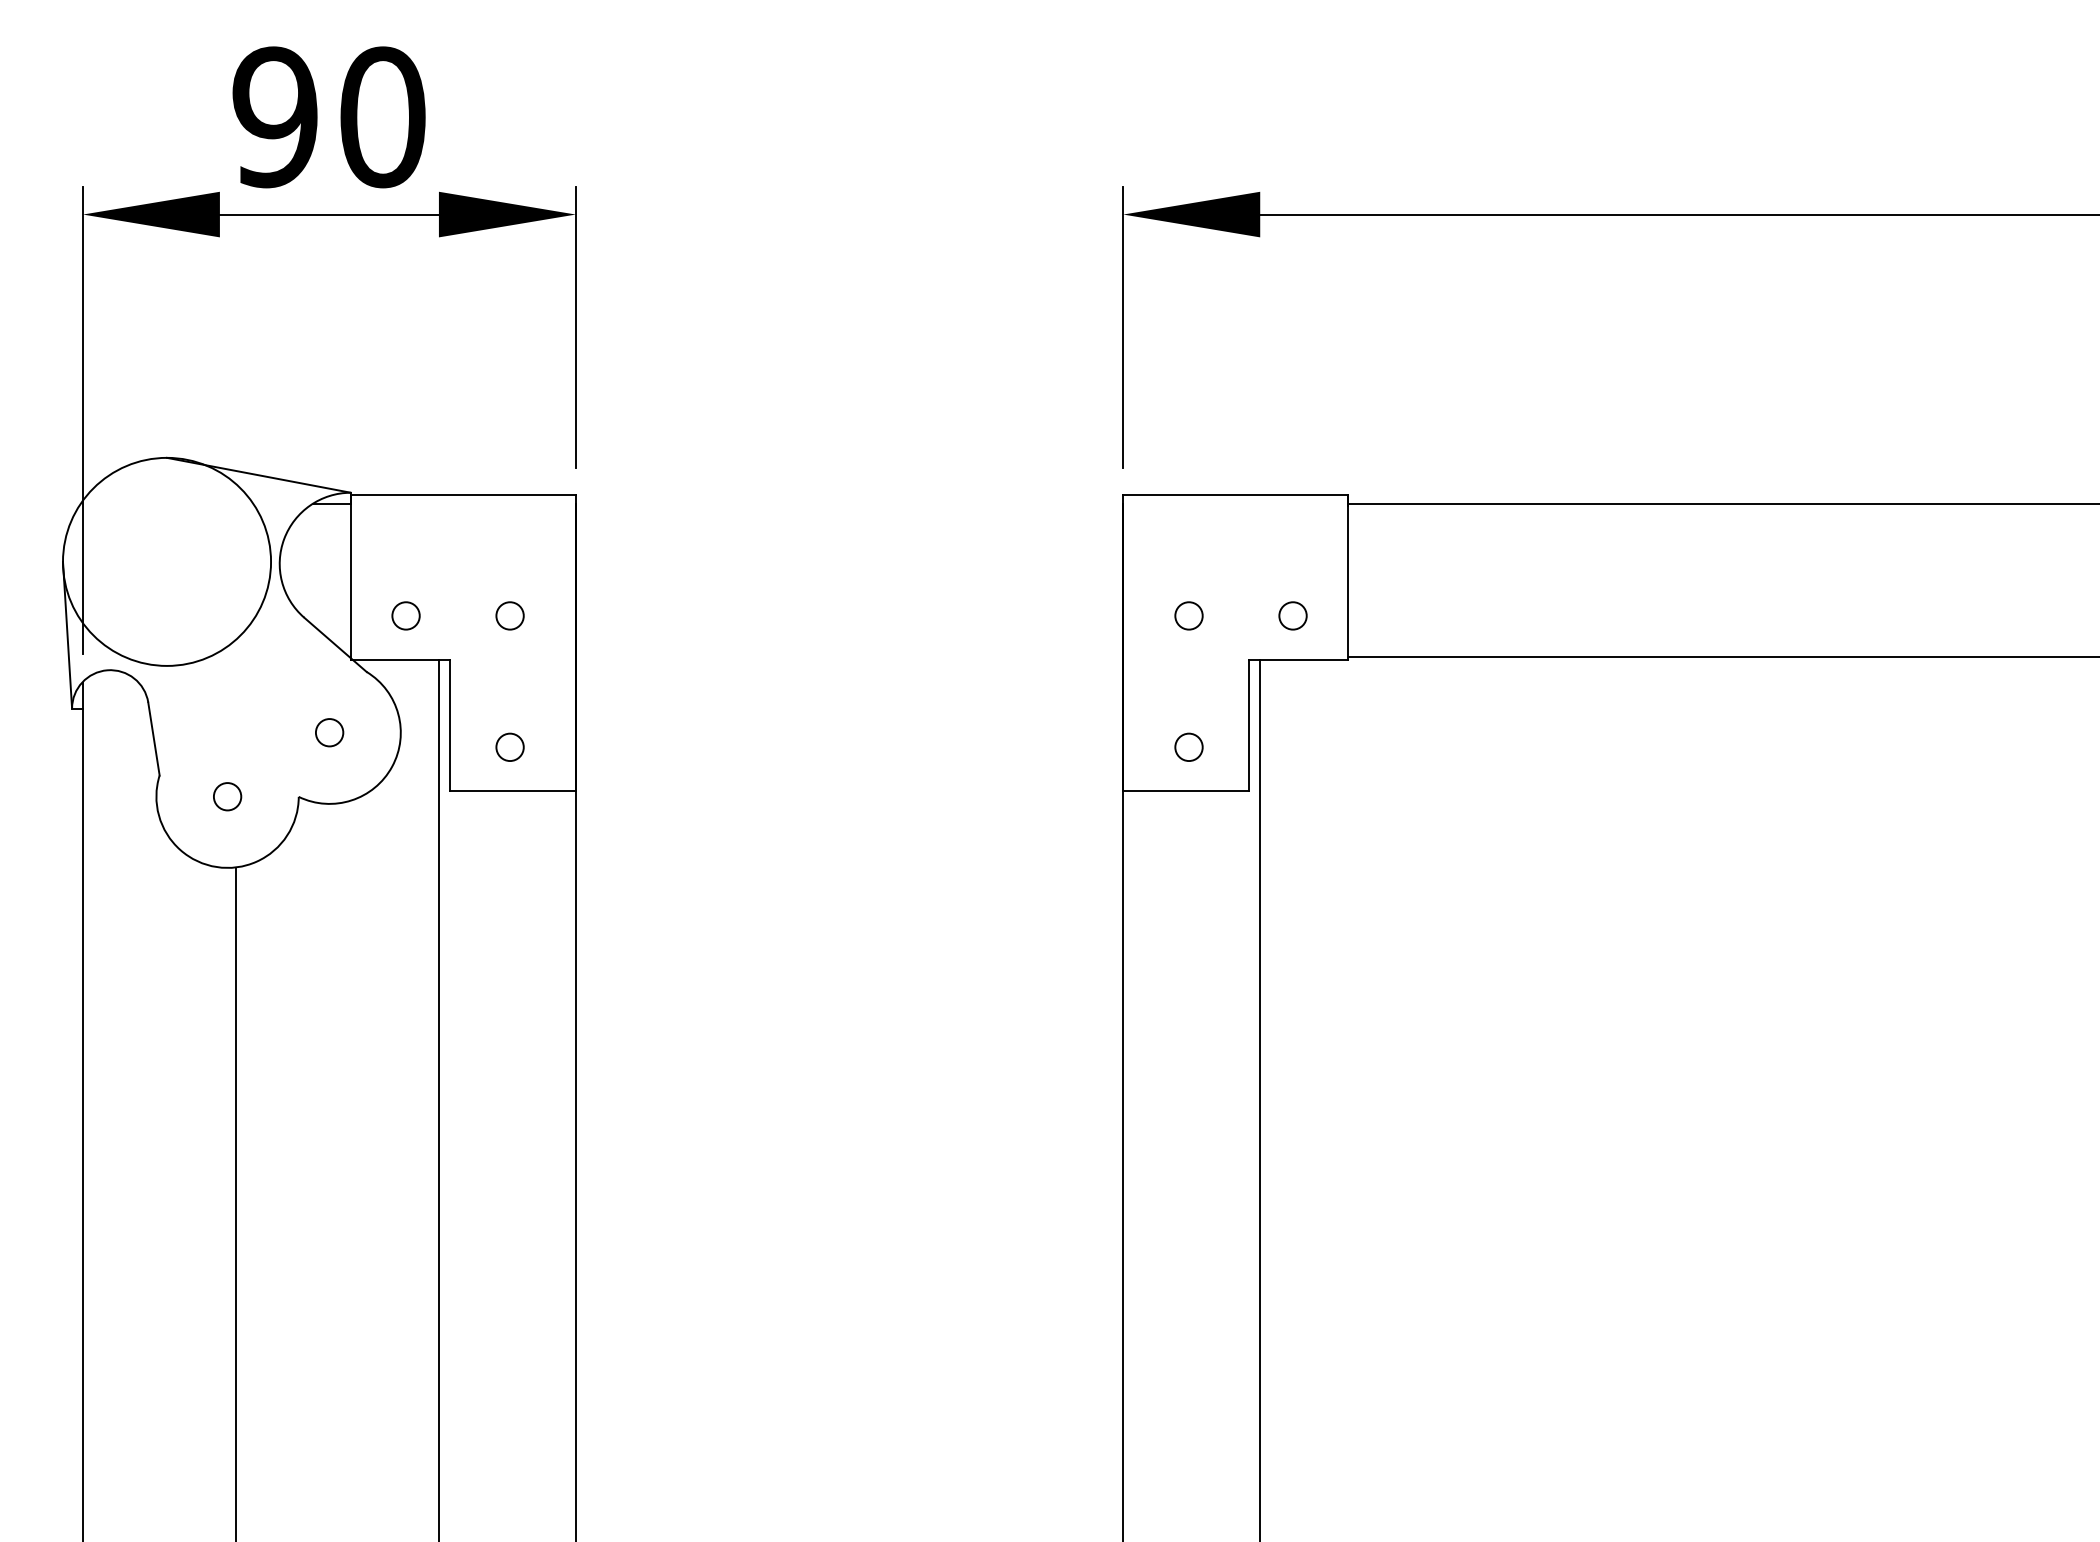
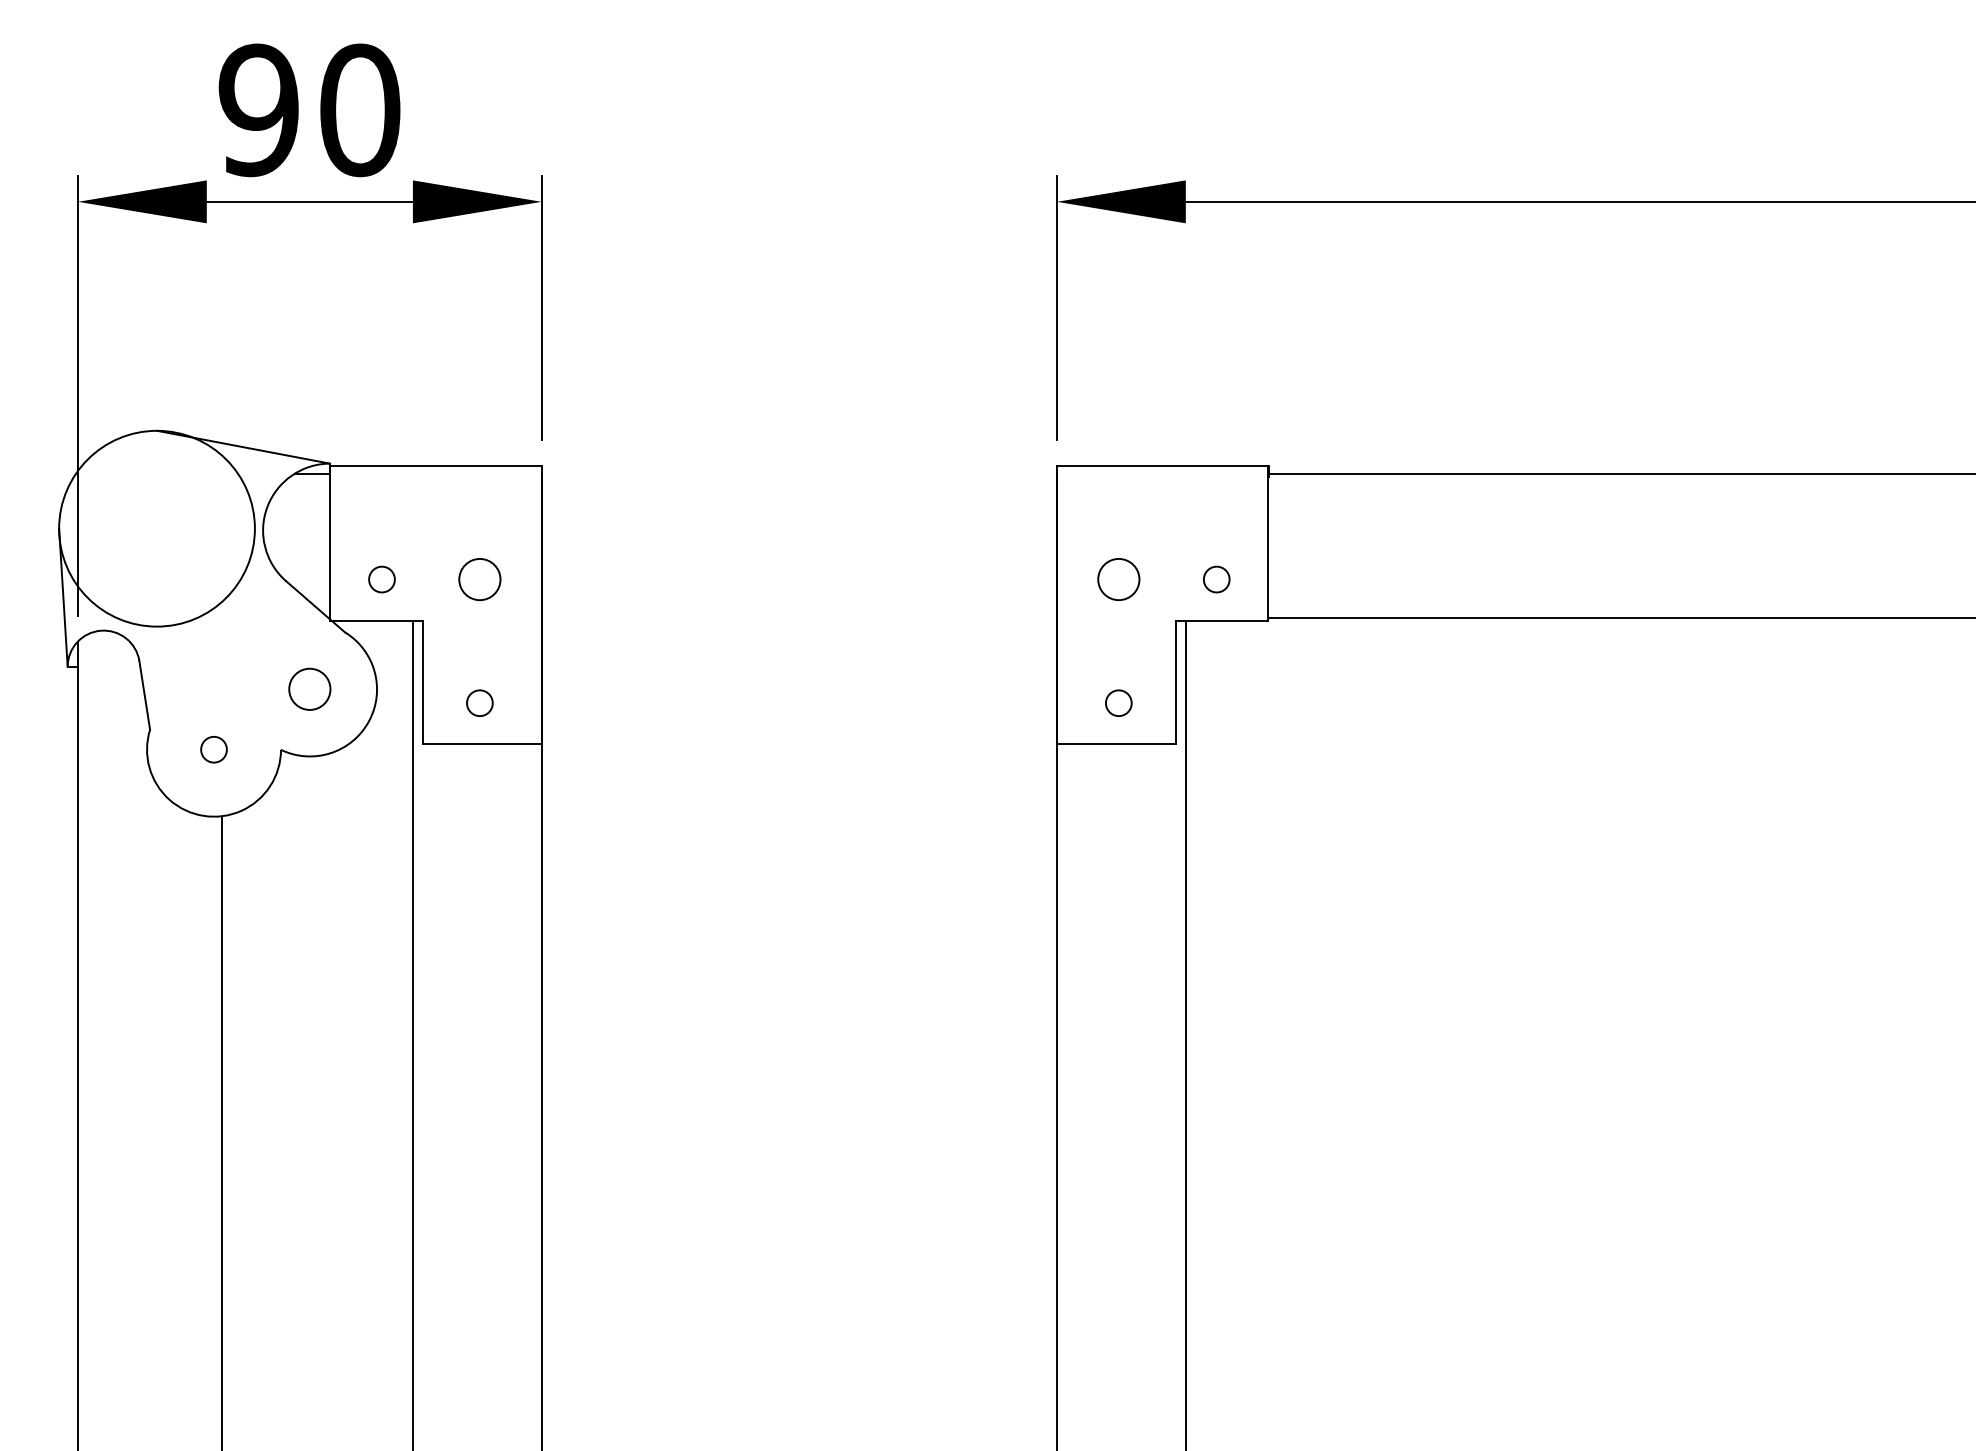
circle: (509, 615) -> (479, 579), size x1.6
circle: (1188, 615) -> (1118, 579), size x1.6
circle: (329, 732) -> (309, 689), size x1.6

